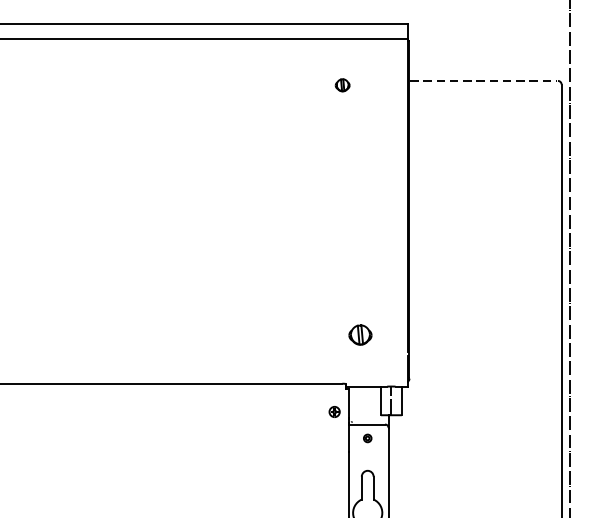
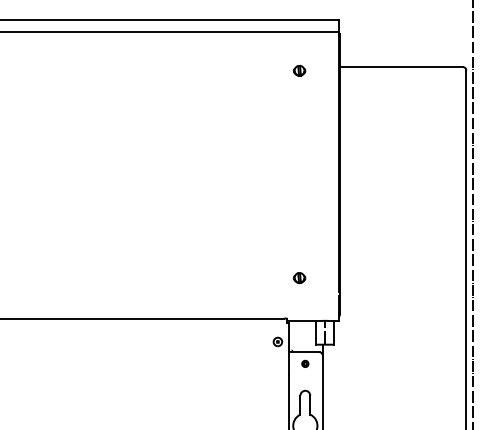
line: (484, 81) -> (402, 67), dashed -> solid
part: (342, 84) -> (299, 70), moved
part: (360, 334) -> (299, 277), size x0.62

